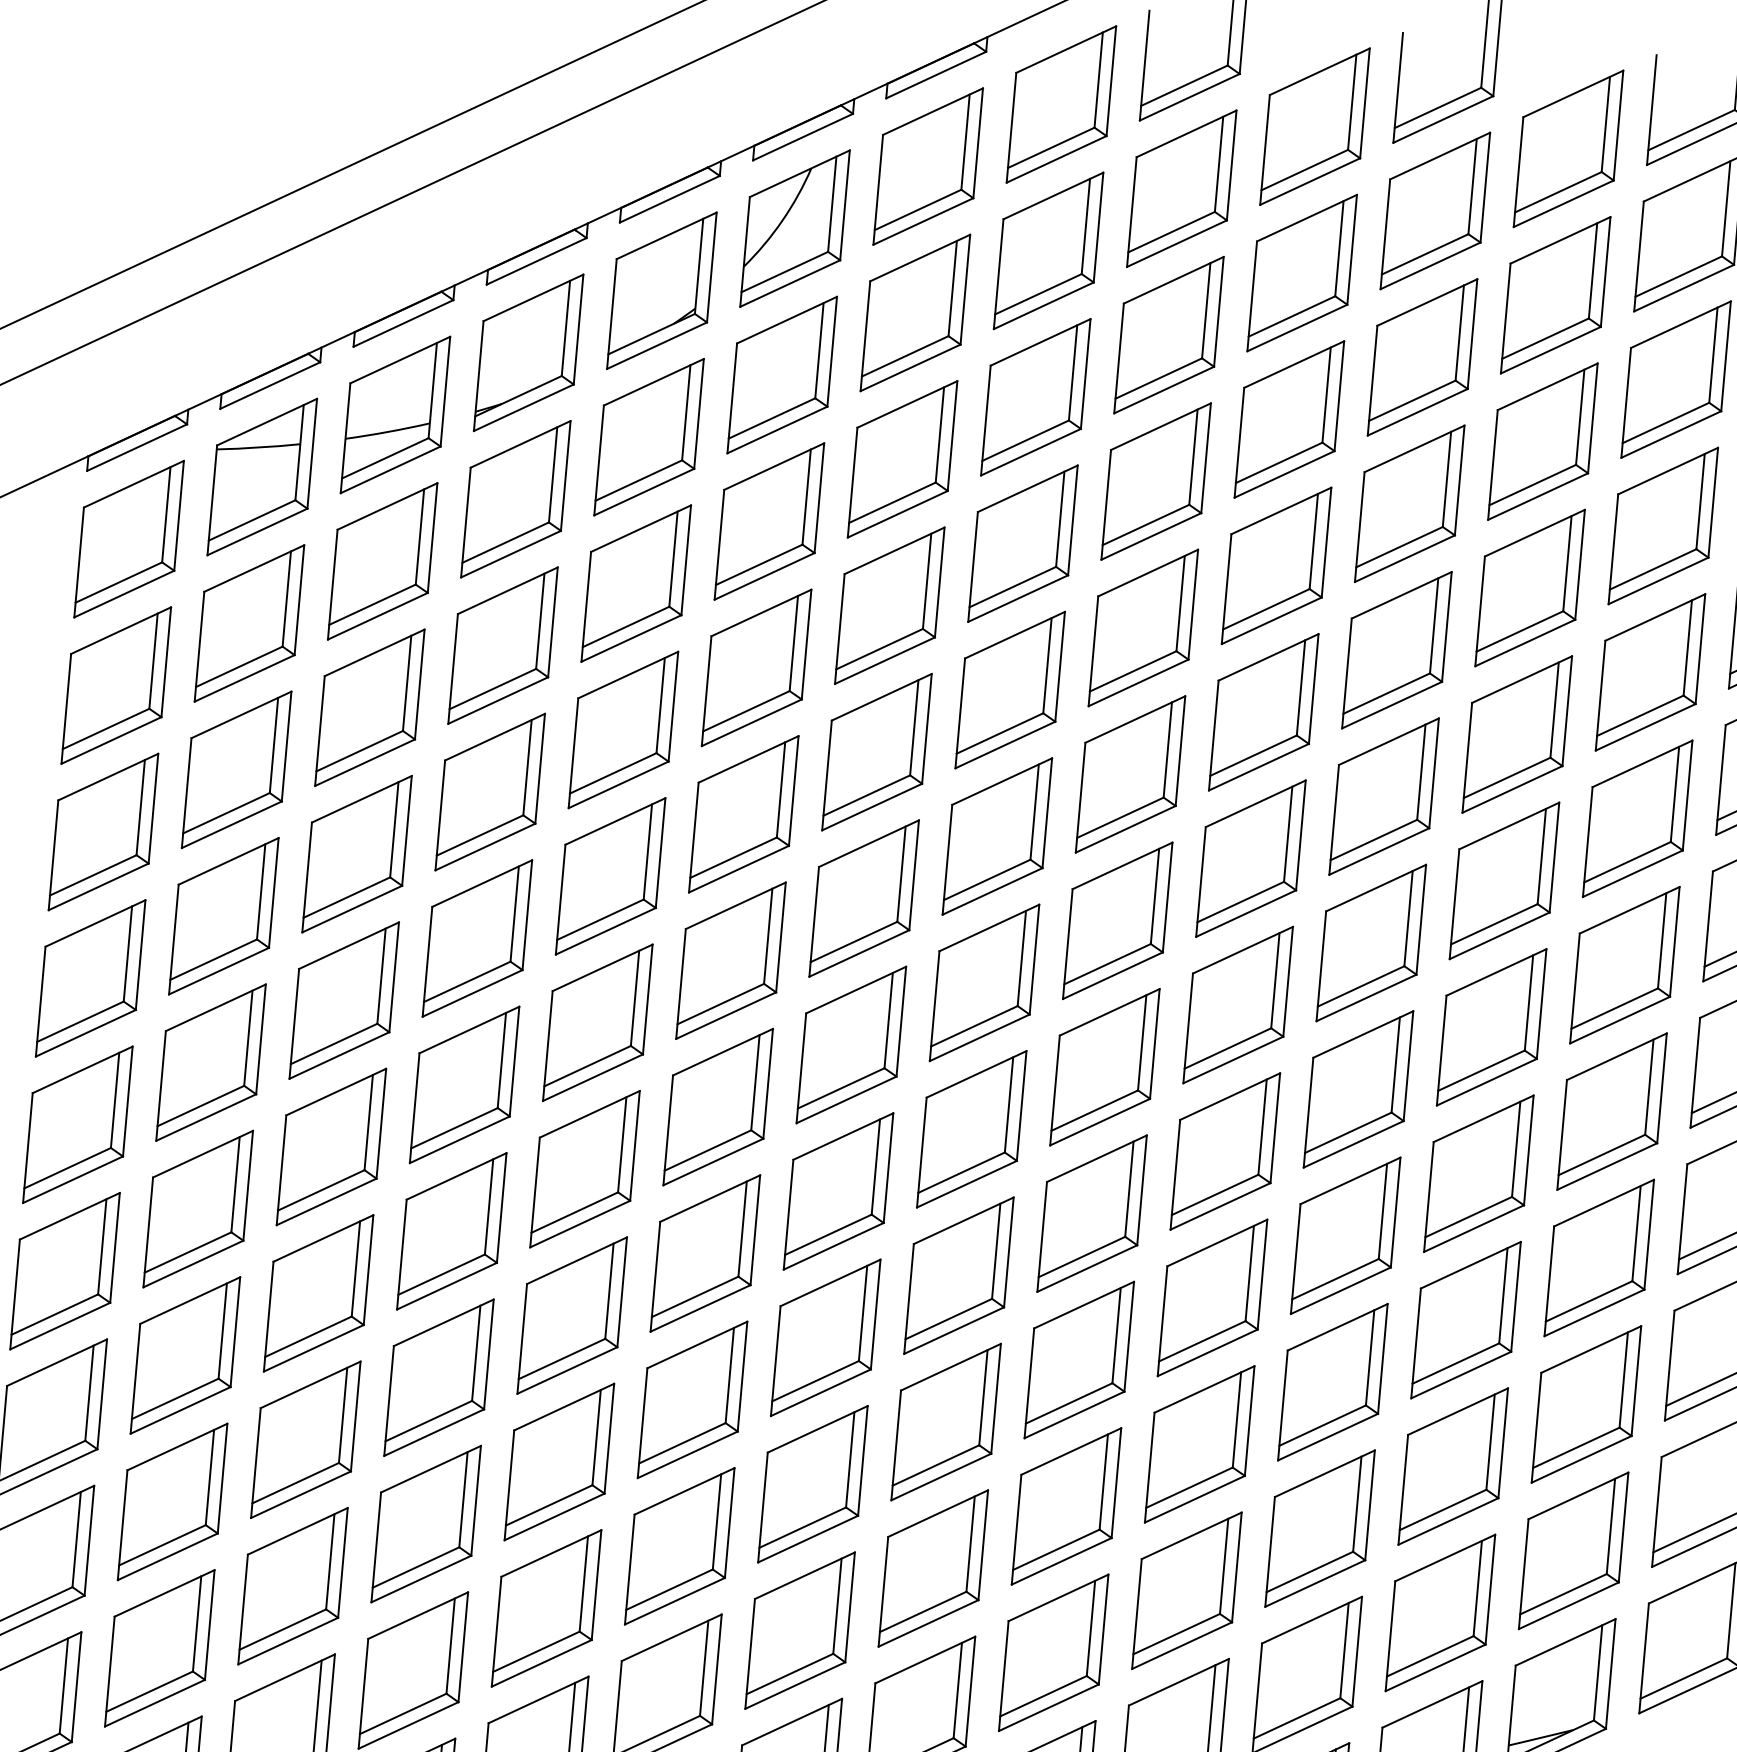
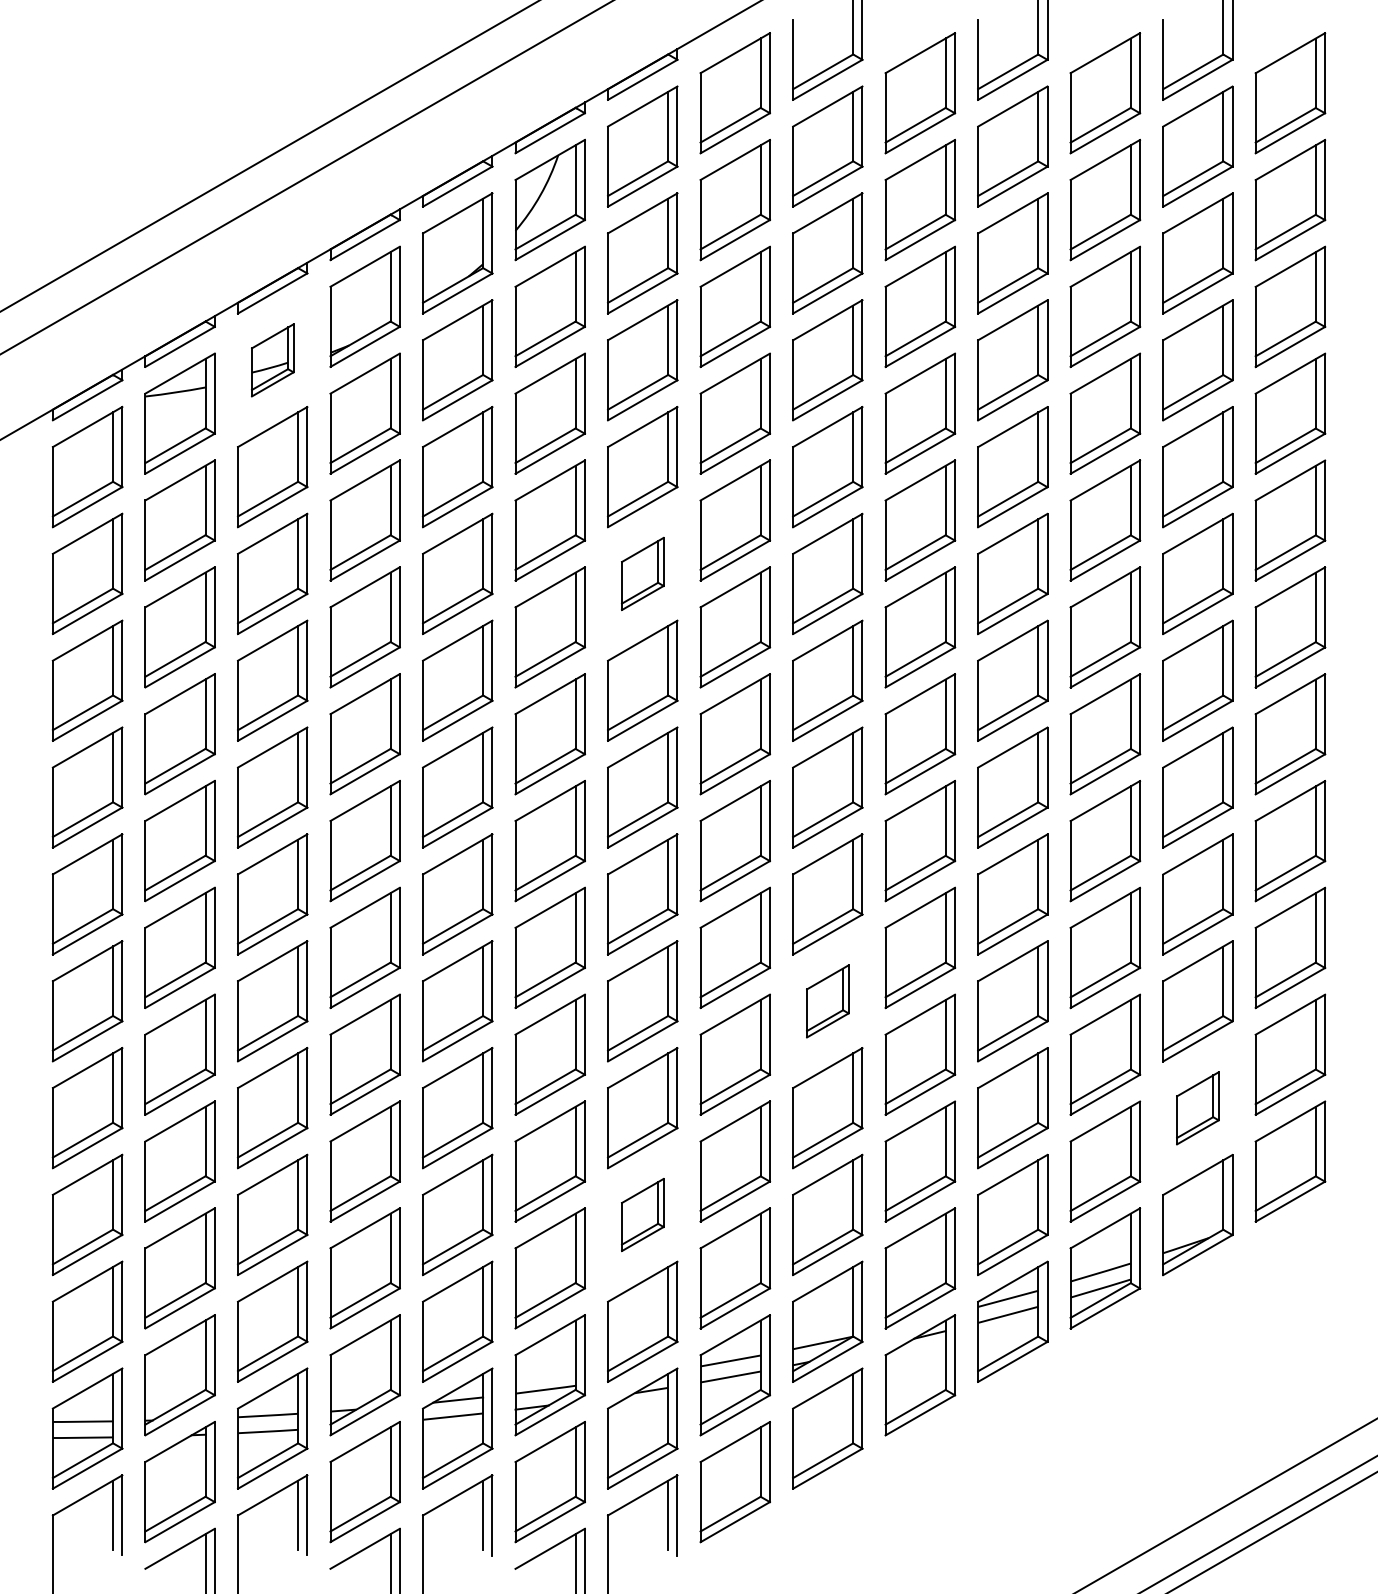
part: (395, 415) -> (272, 360), size x0.6
part: (876, 751) -> (642, 573), size x0.6
part: (1078, 1360) -> (827, 1001), size x0.6
part: (1573, 1551) -> (1197, 1108), size x0.6
part: (799, 1629) -> (642, 1214), size x0.6

